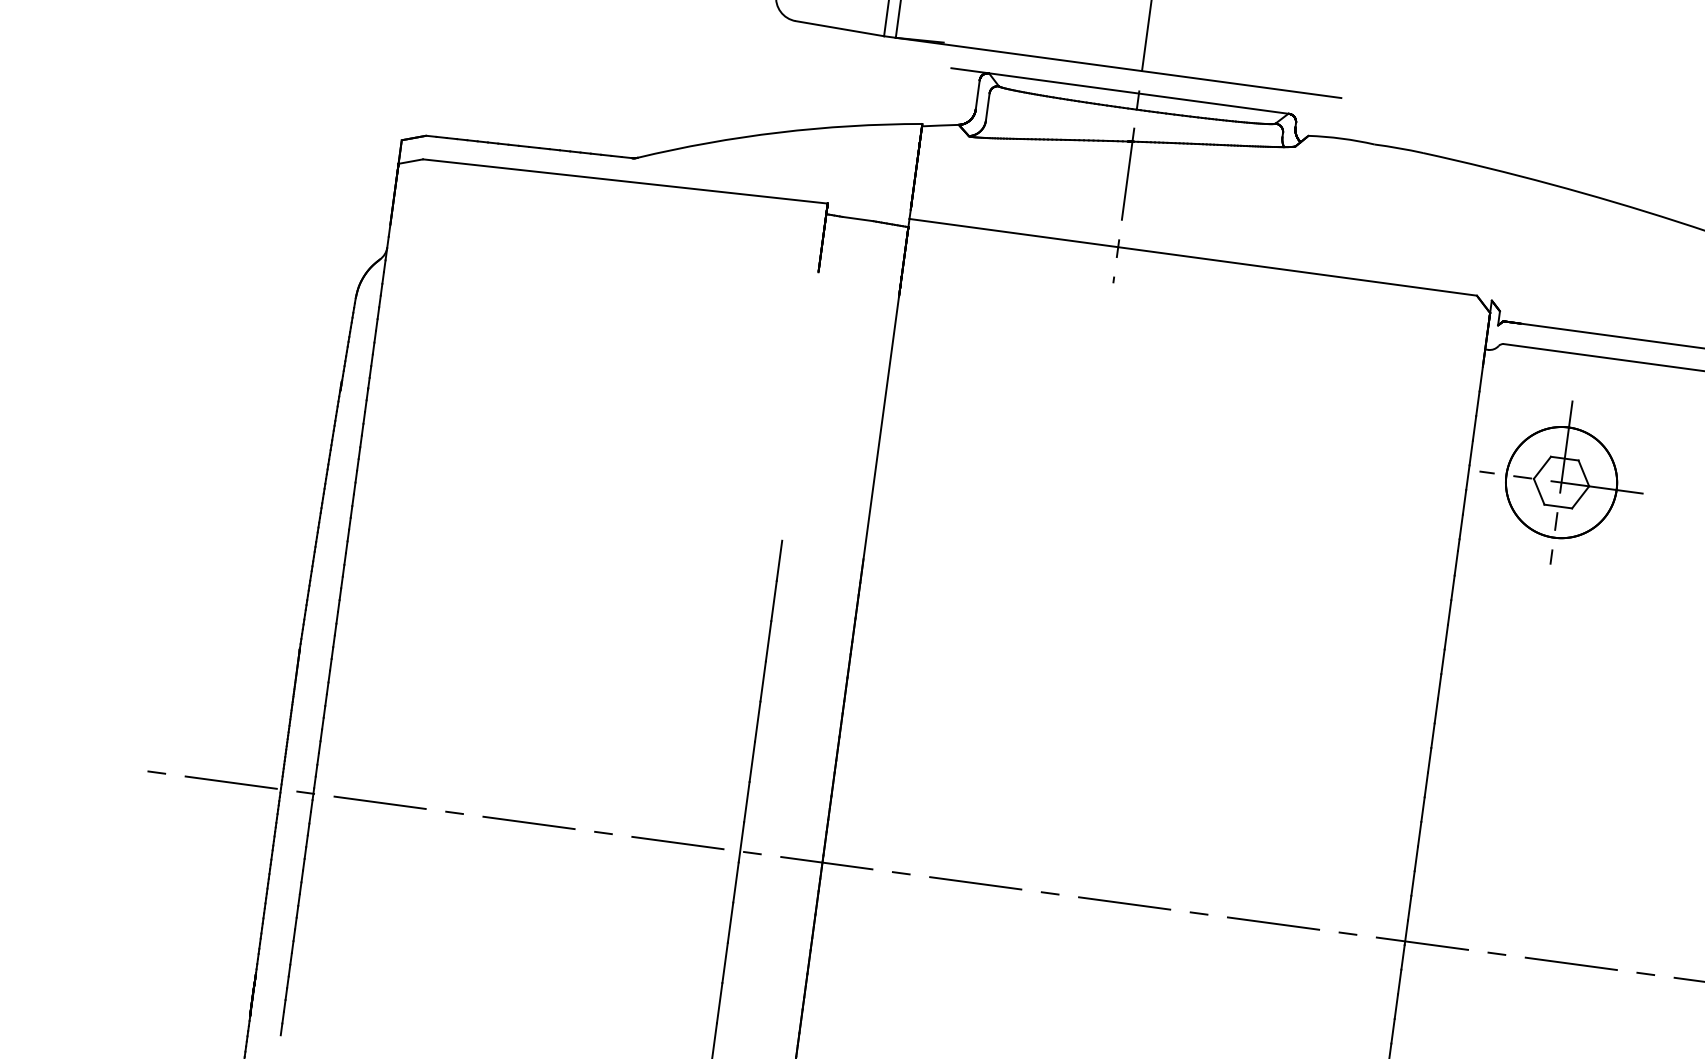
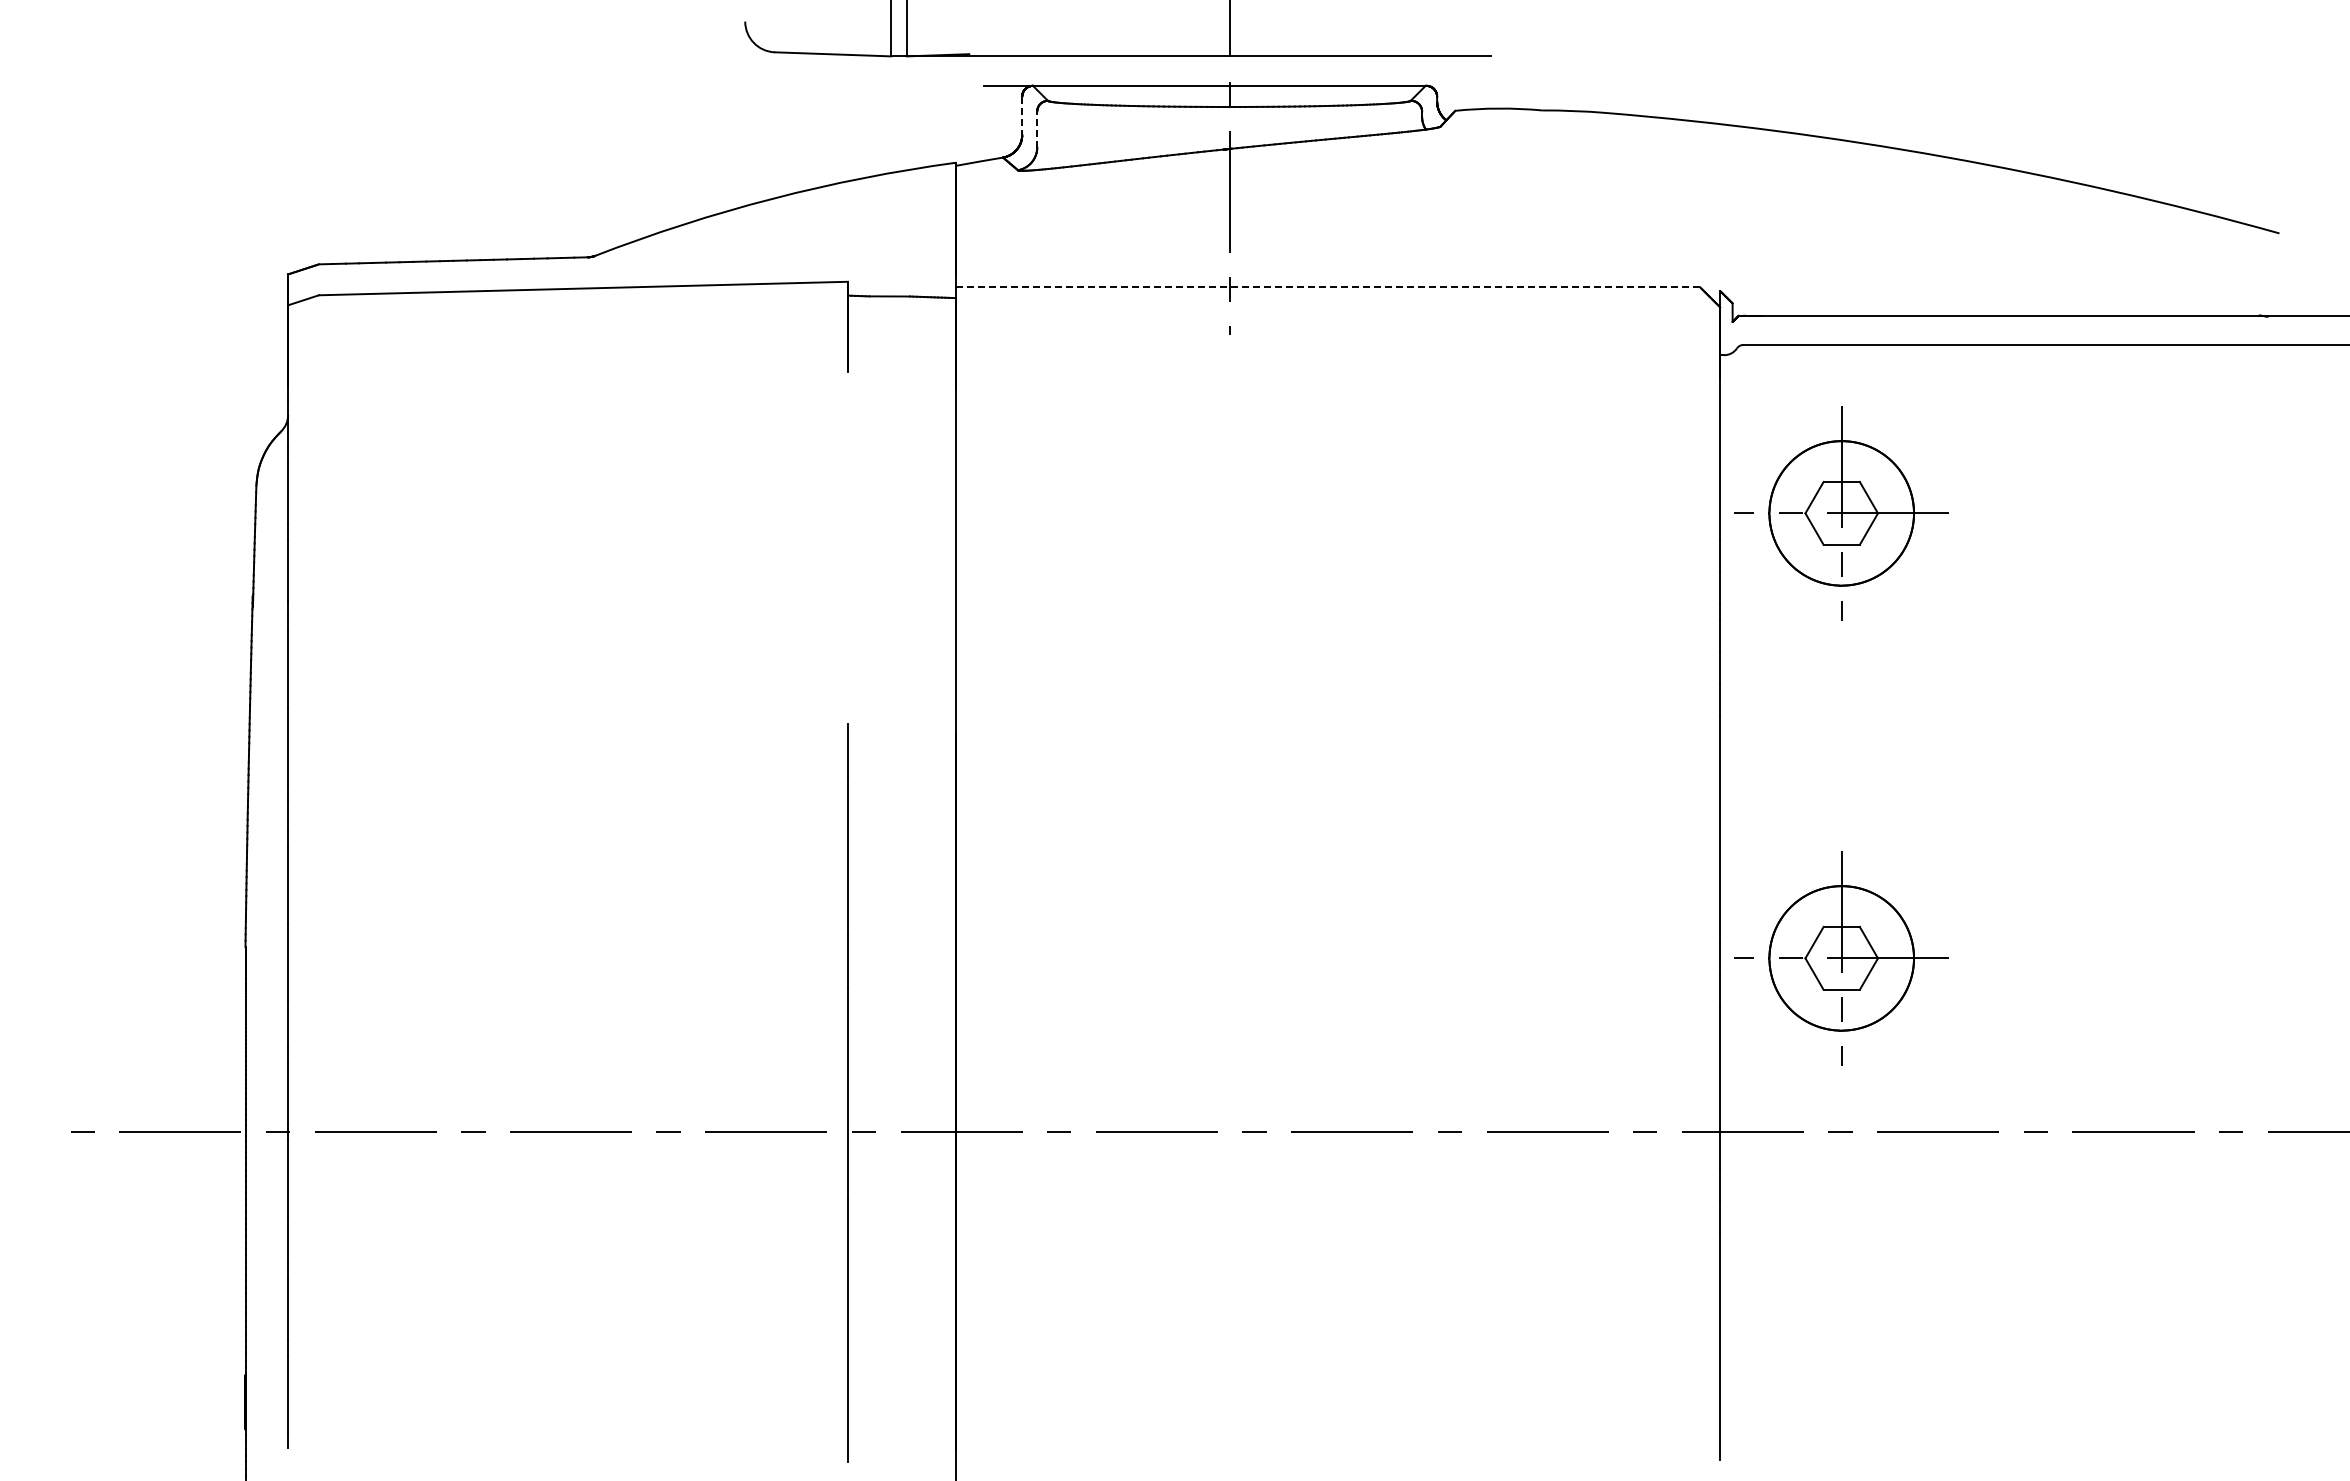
line: (977, 95) -> (1022, 116), solid -> dashed
line: (987, 107) -> (1037, 129), solid -> dashed
line: (1193, 257) -> (1328, 287), solid -> dashed
part: (1515, 821) -> (1841, 958), added

